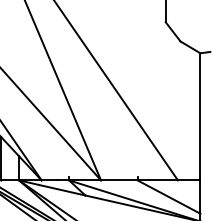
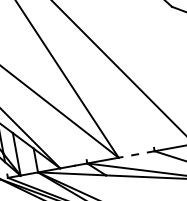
line: (118, 180) -> (135, 154), solid -> dashed

